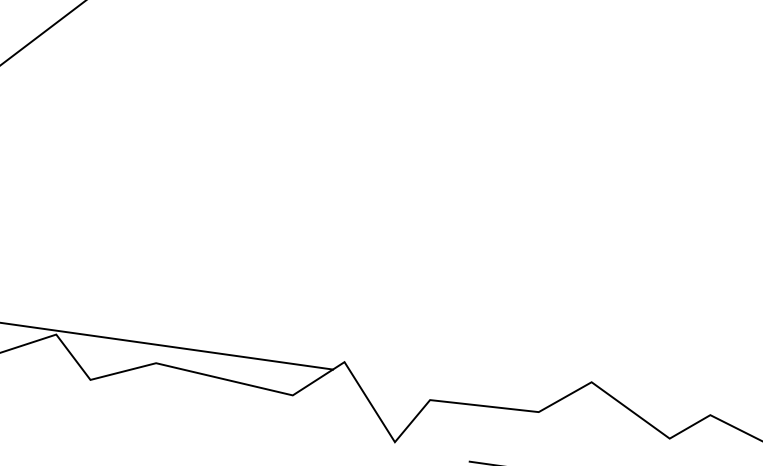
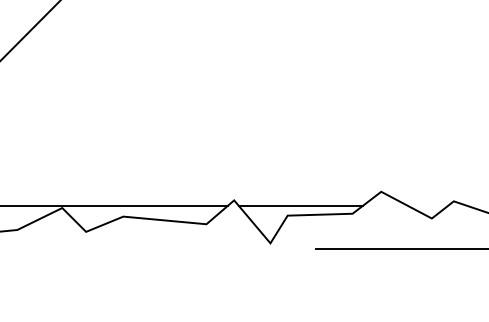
line: (453, 386) -> (300, 205), added

